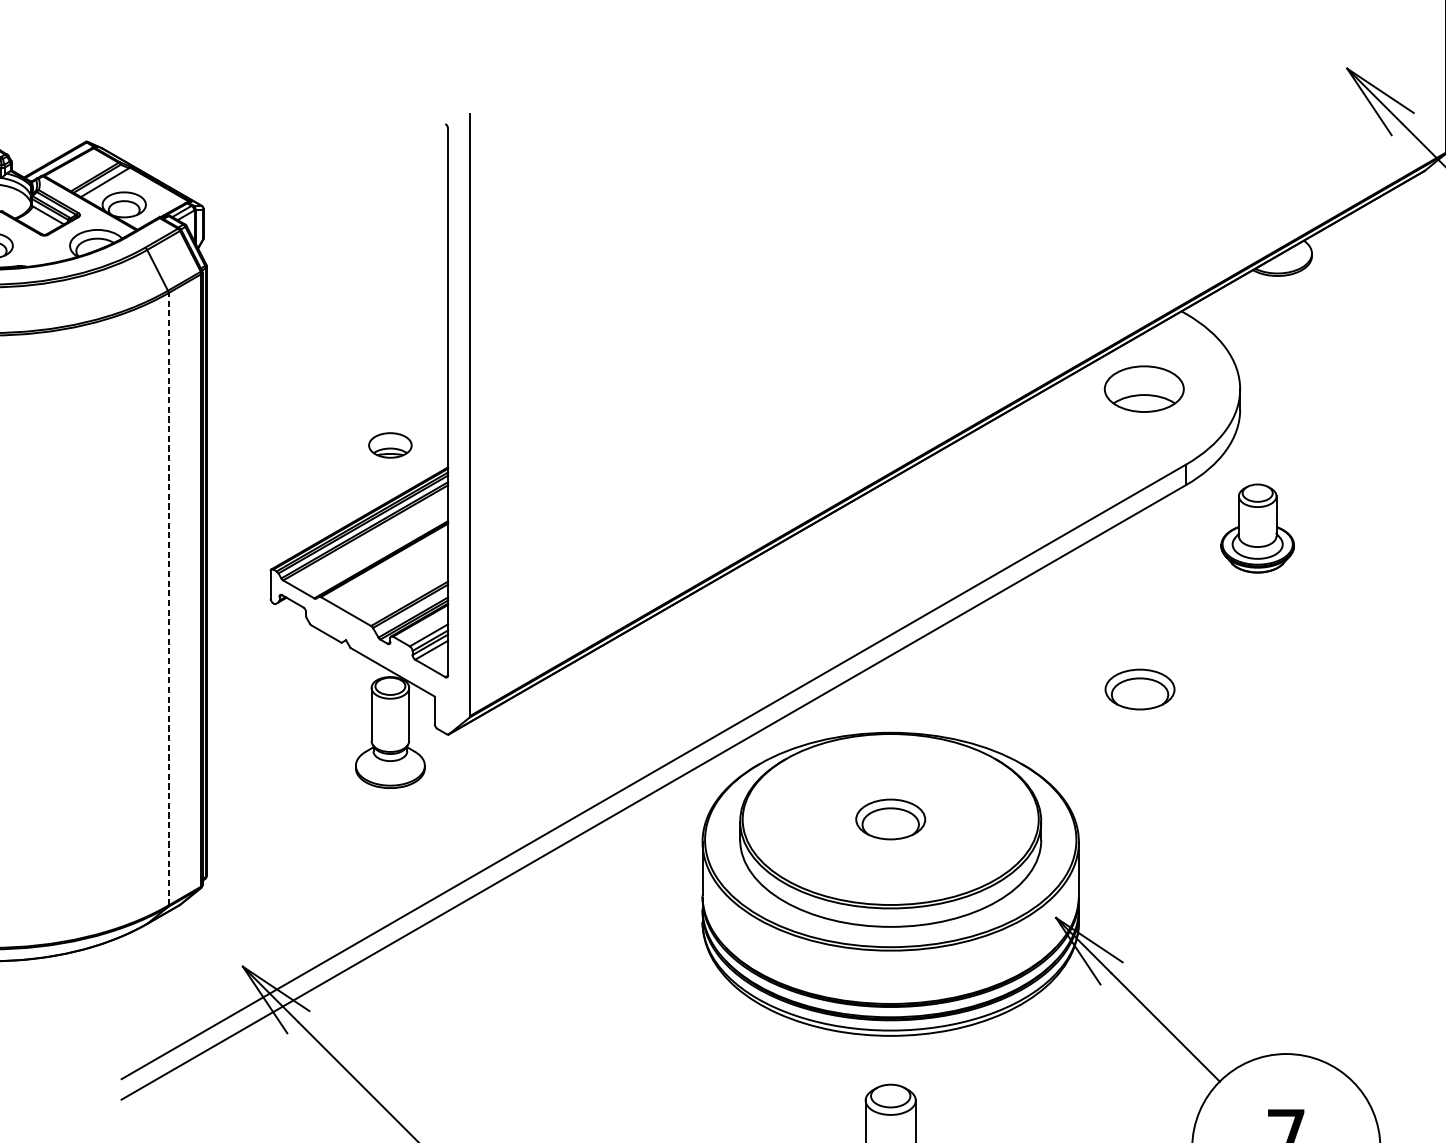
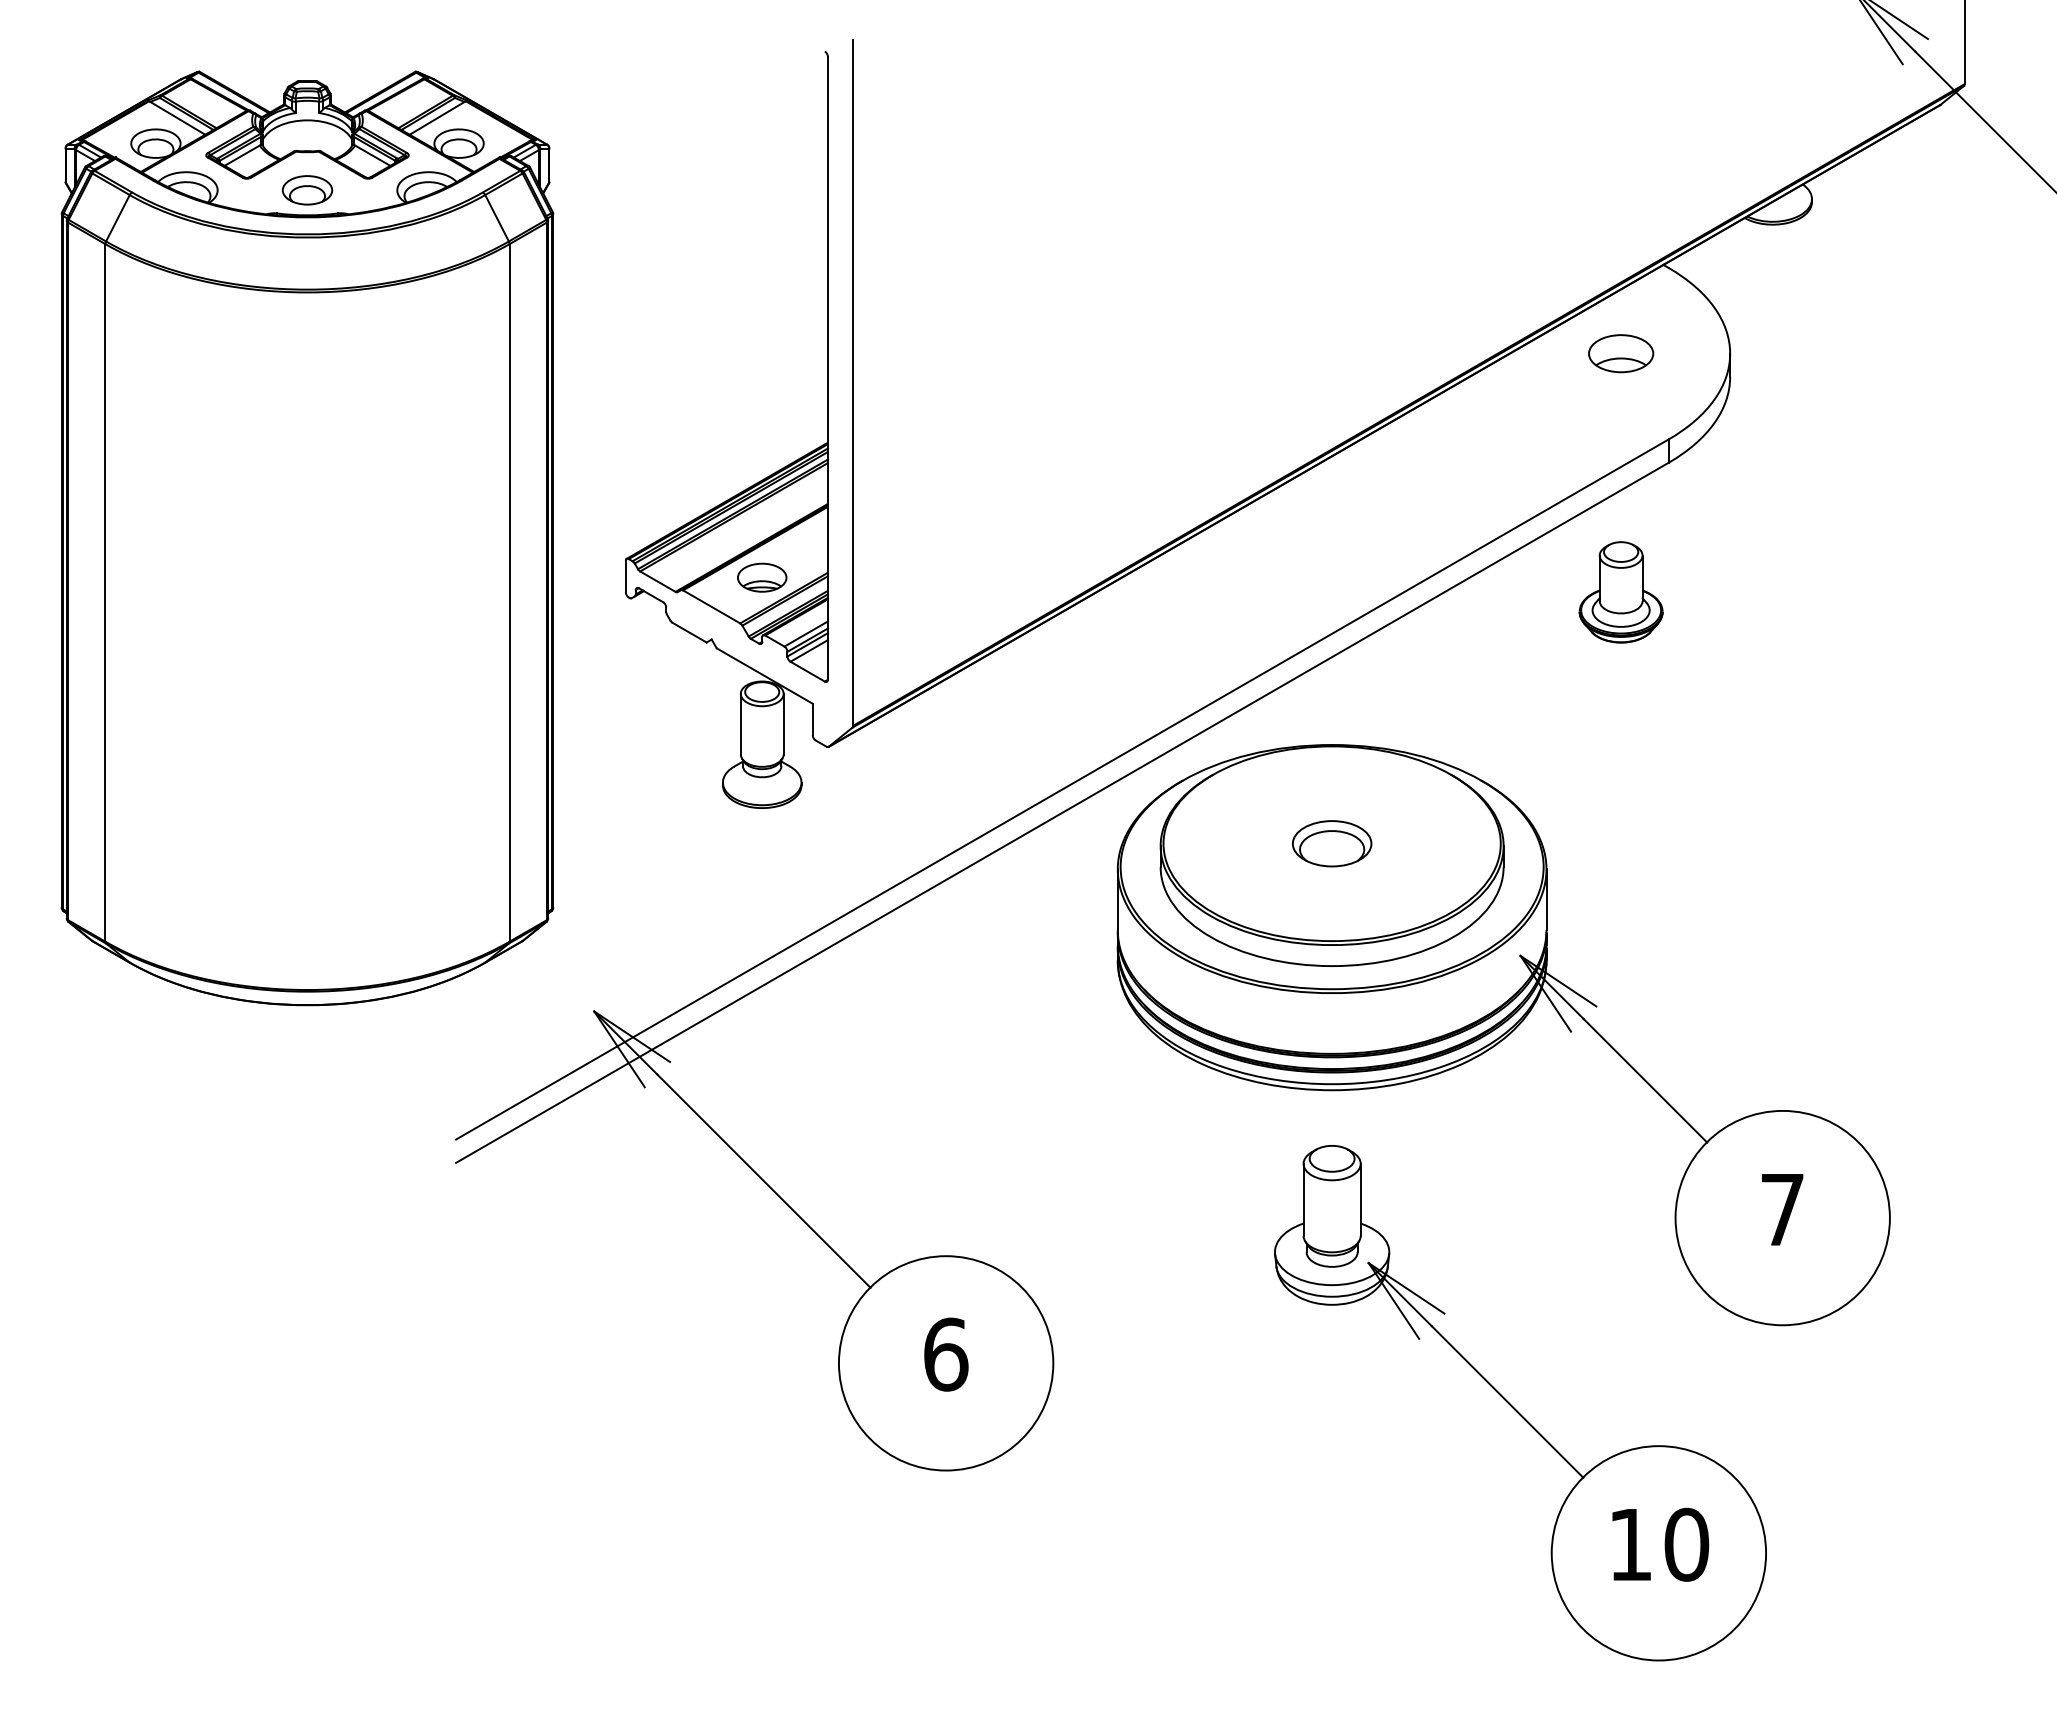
part: (1144, 389) -> (1621, 353), size x0.71
part: (390, 445) -> (762, 577), moved
part: (1257, 528) -> (1620, 592), moved
line: (168, 598) -> (509, 592), dashed -> solid
part: (1140, 689) -> (1616, 695), removed

